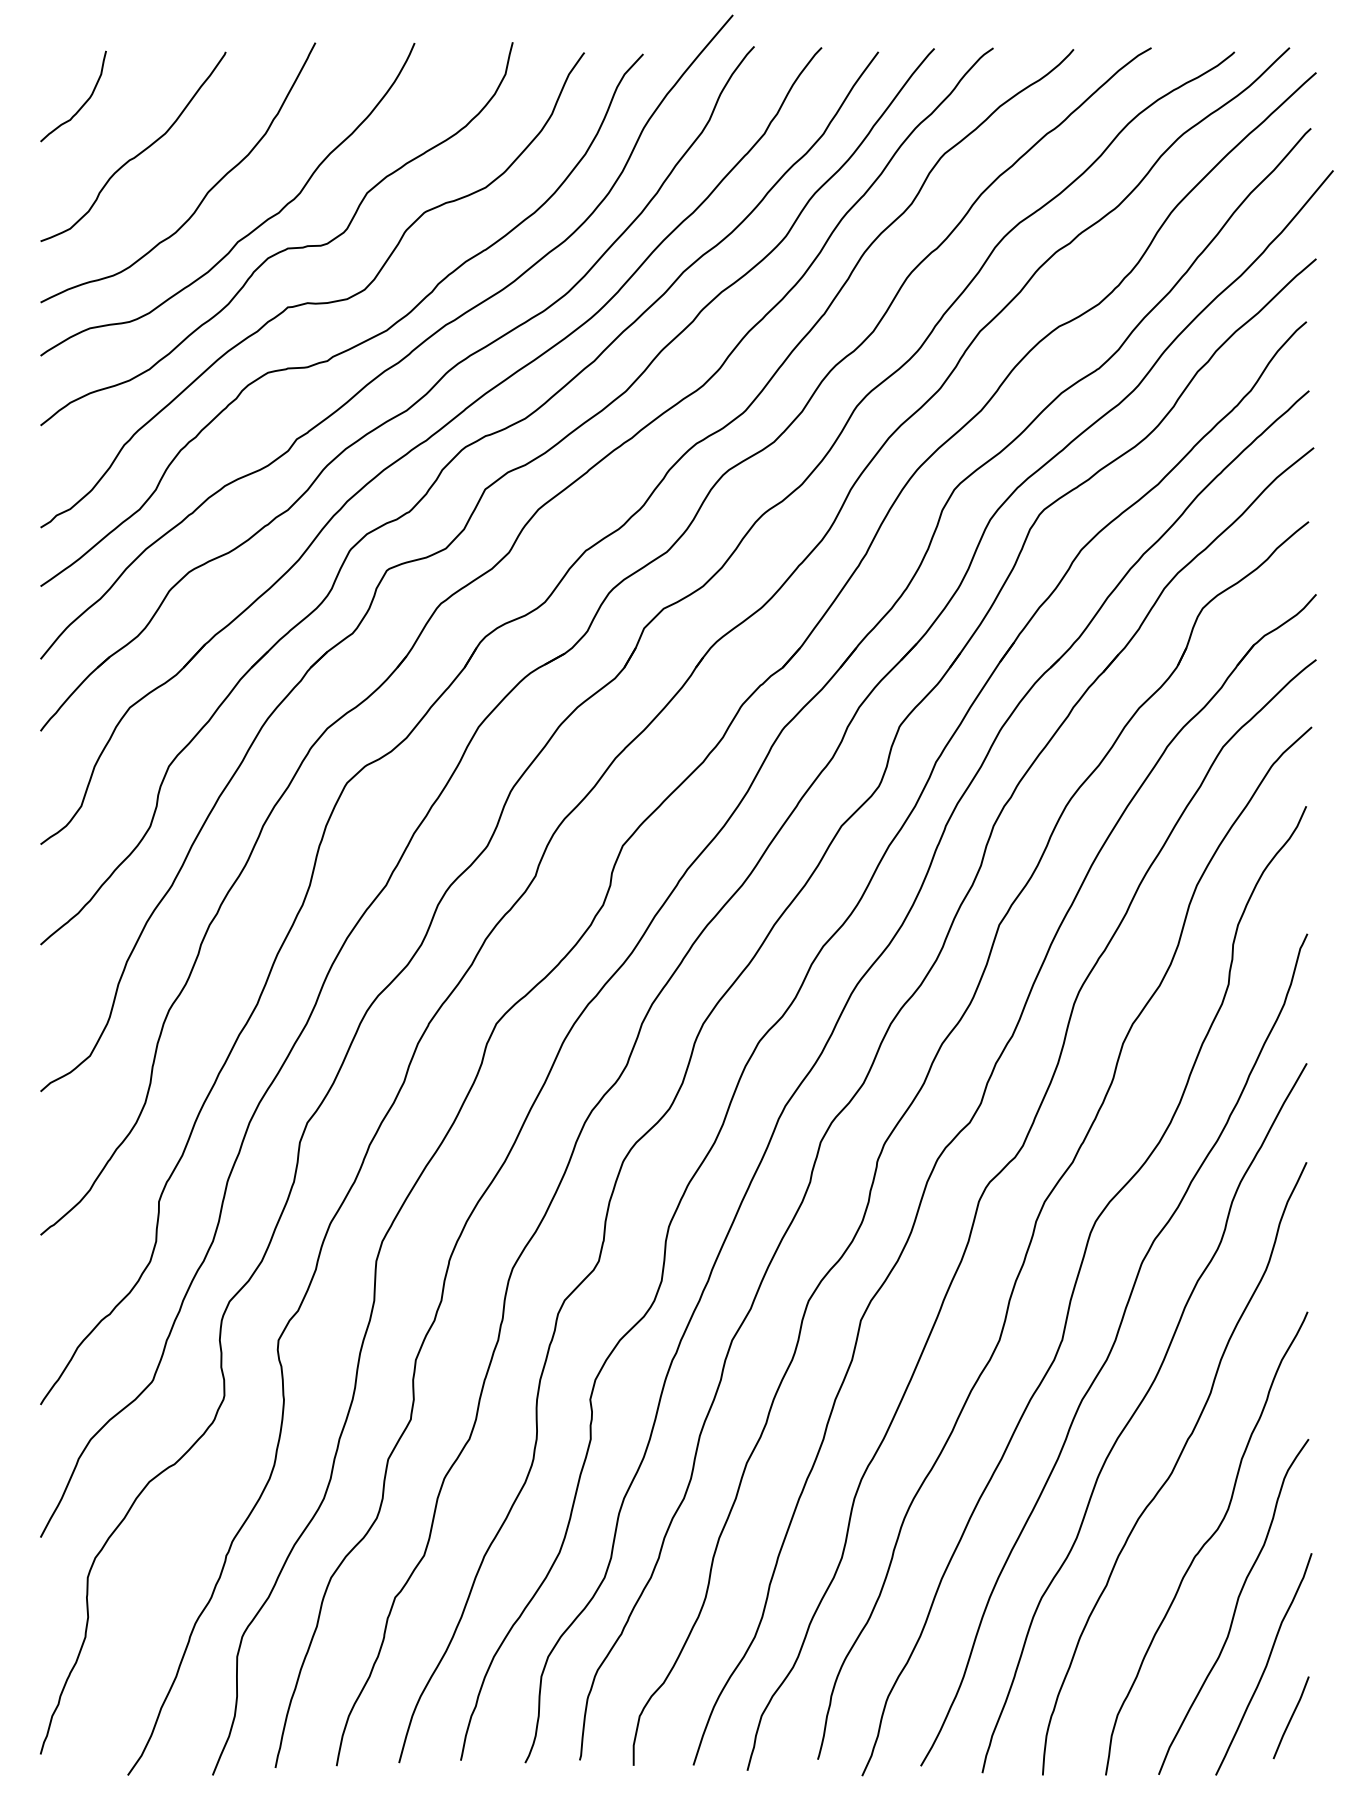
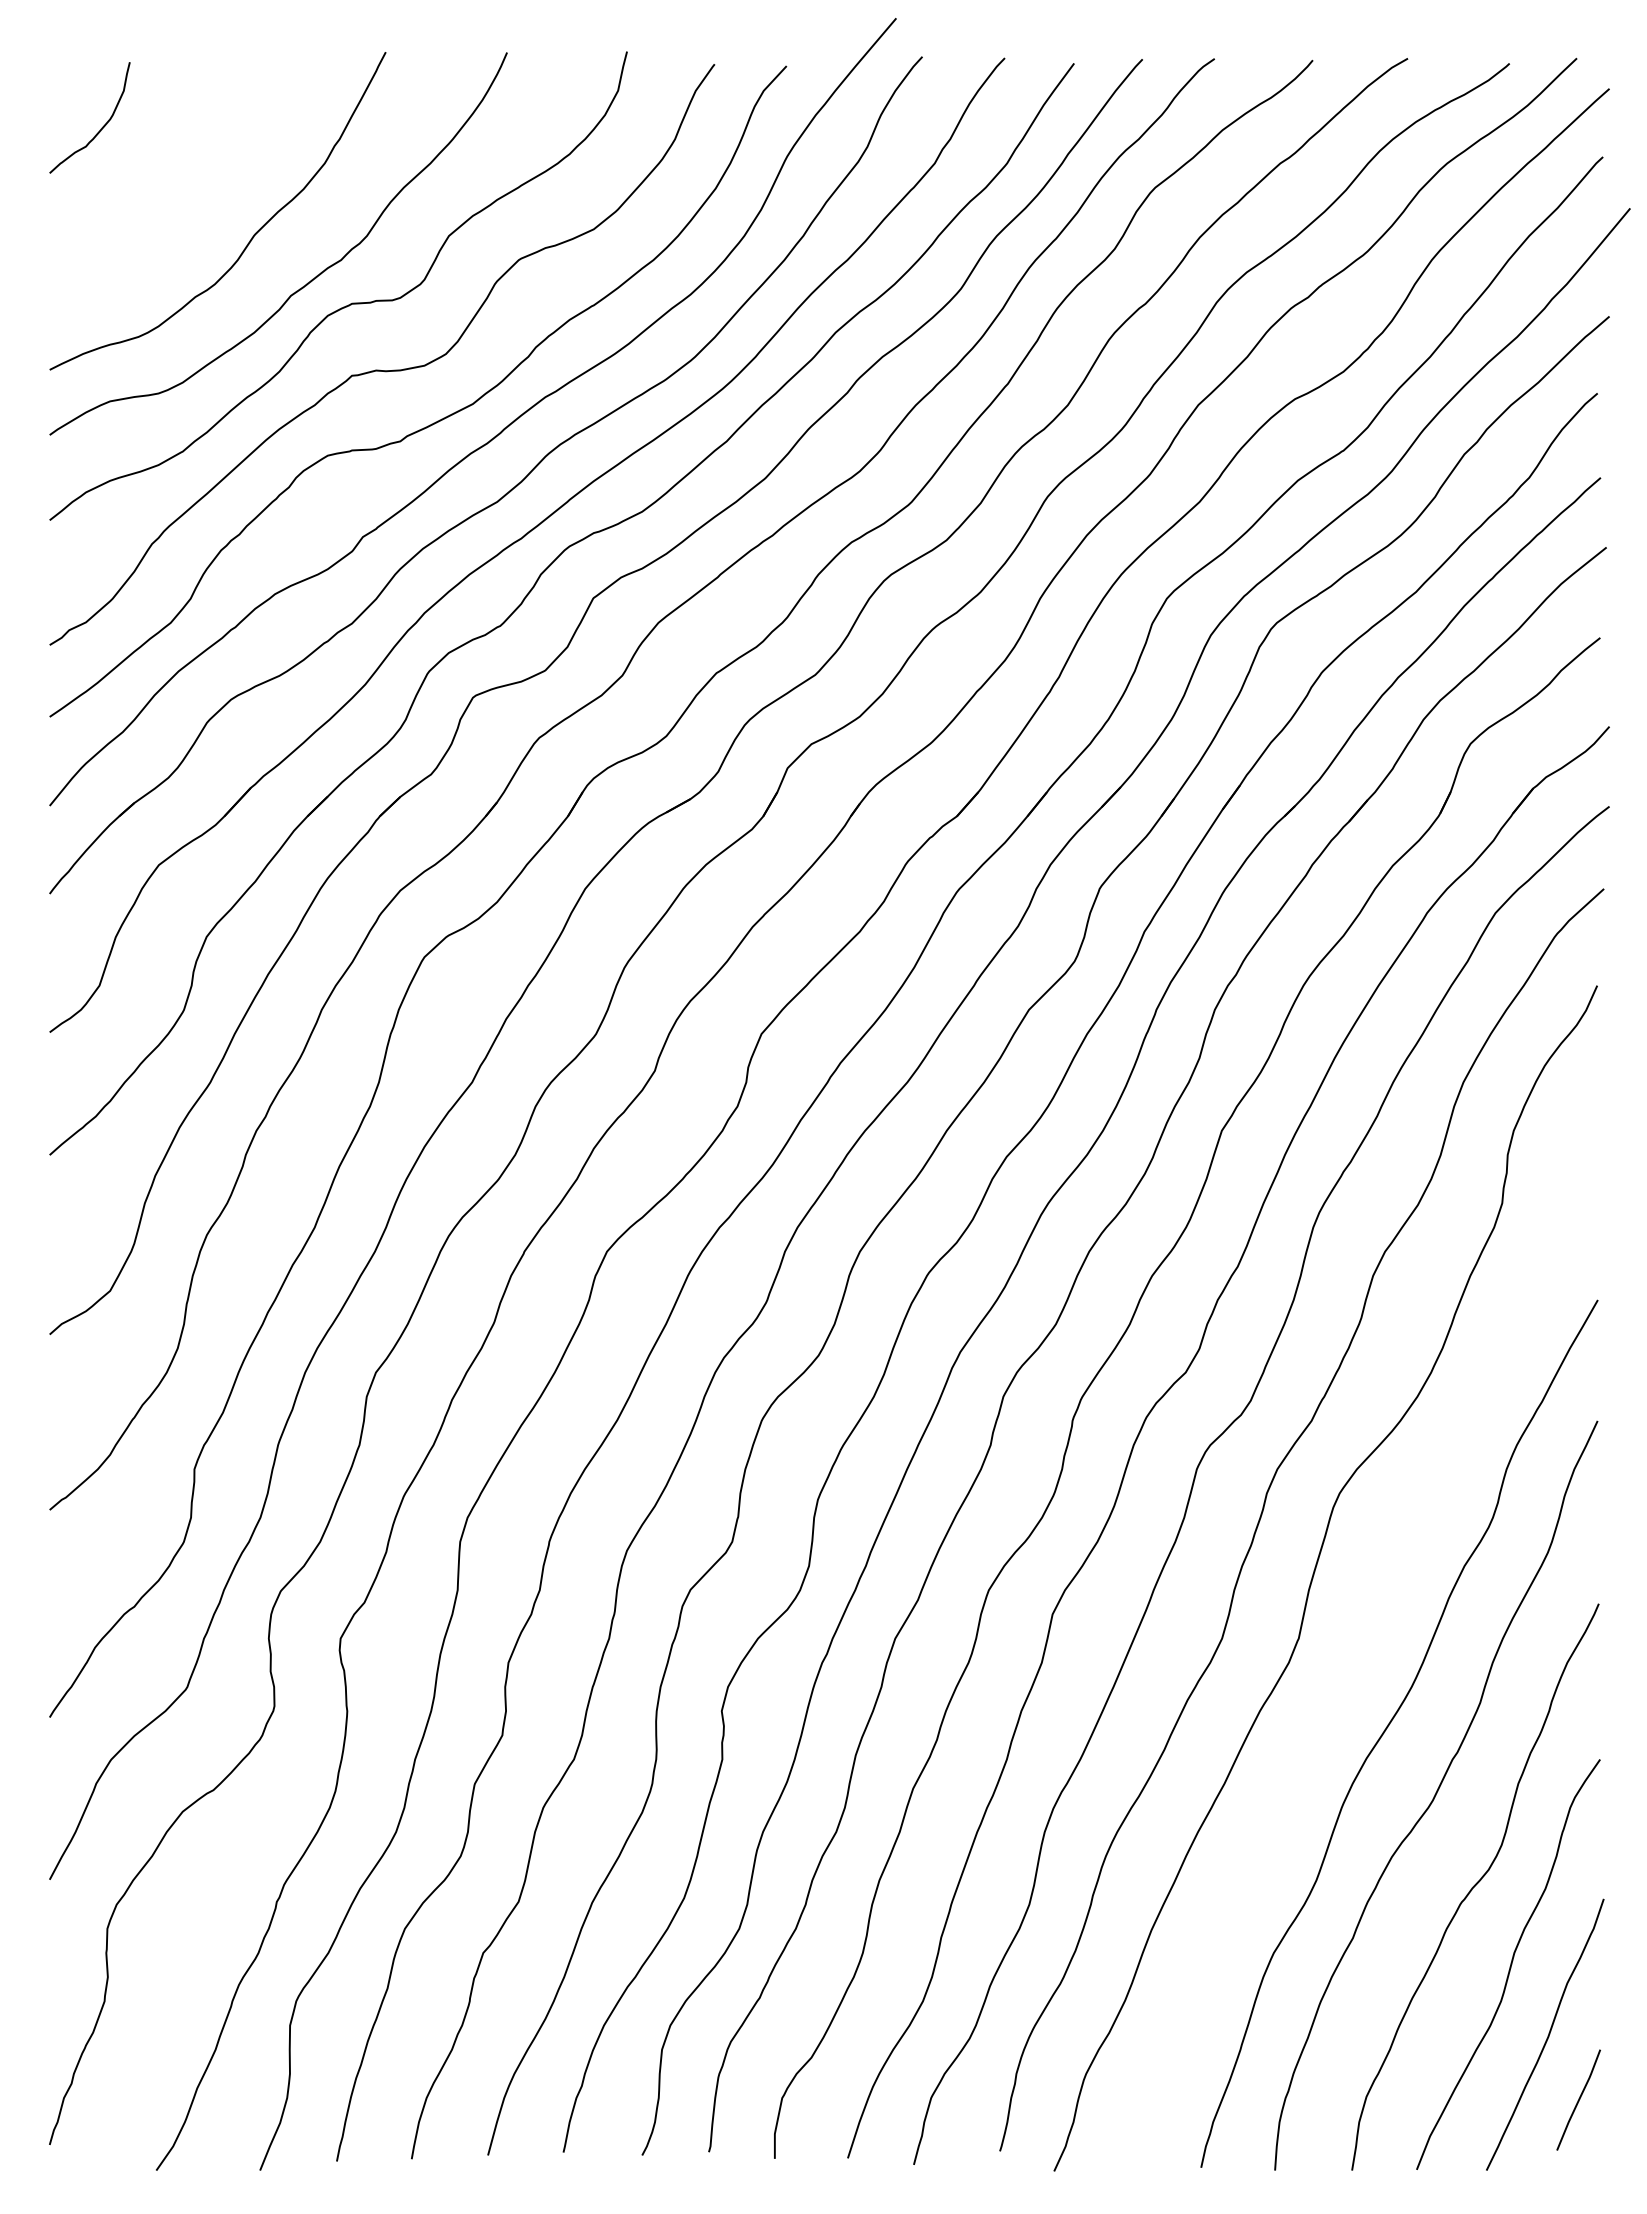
curve: (139, 152) -> (170, 186), removed
curve: (1112, 1349) -> (1360, 1649), removed

